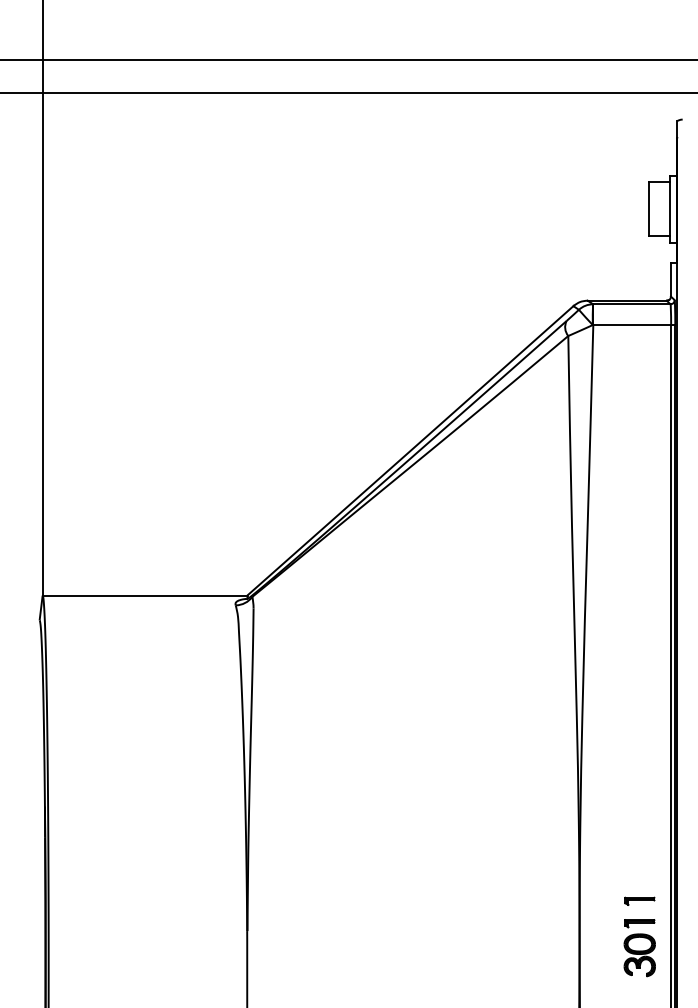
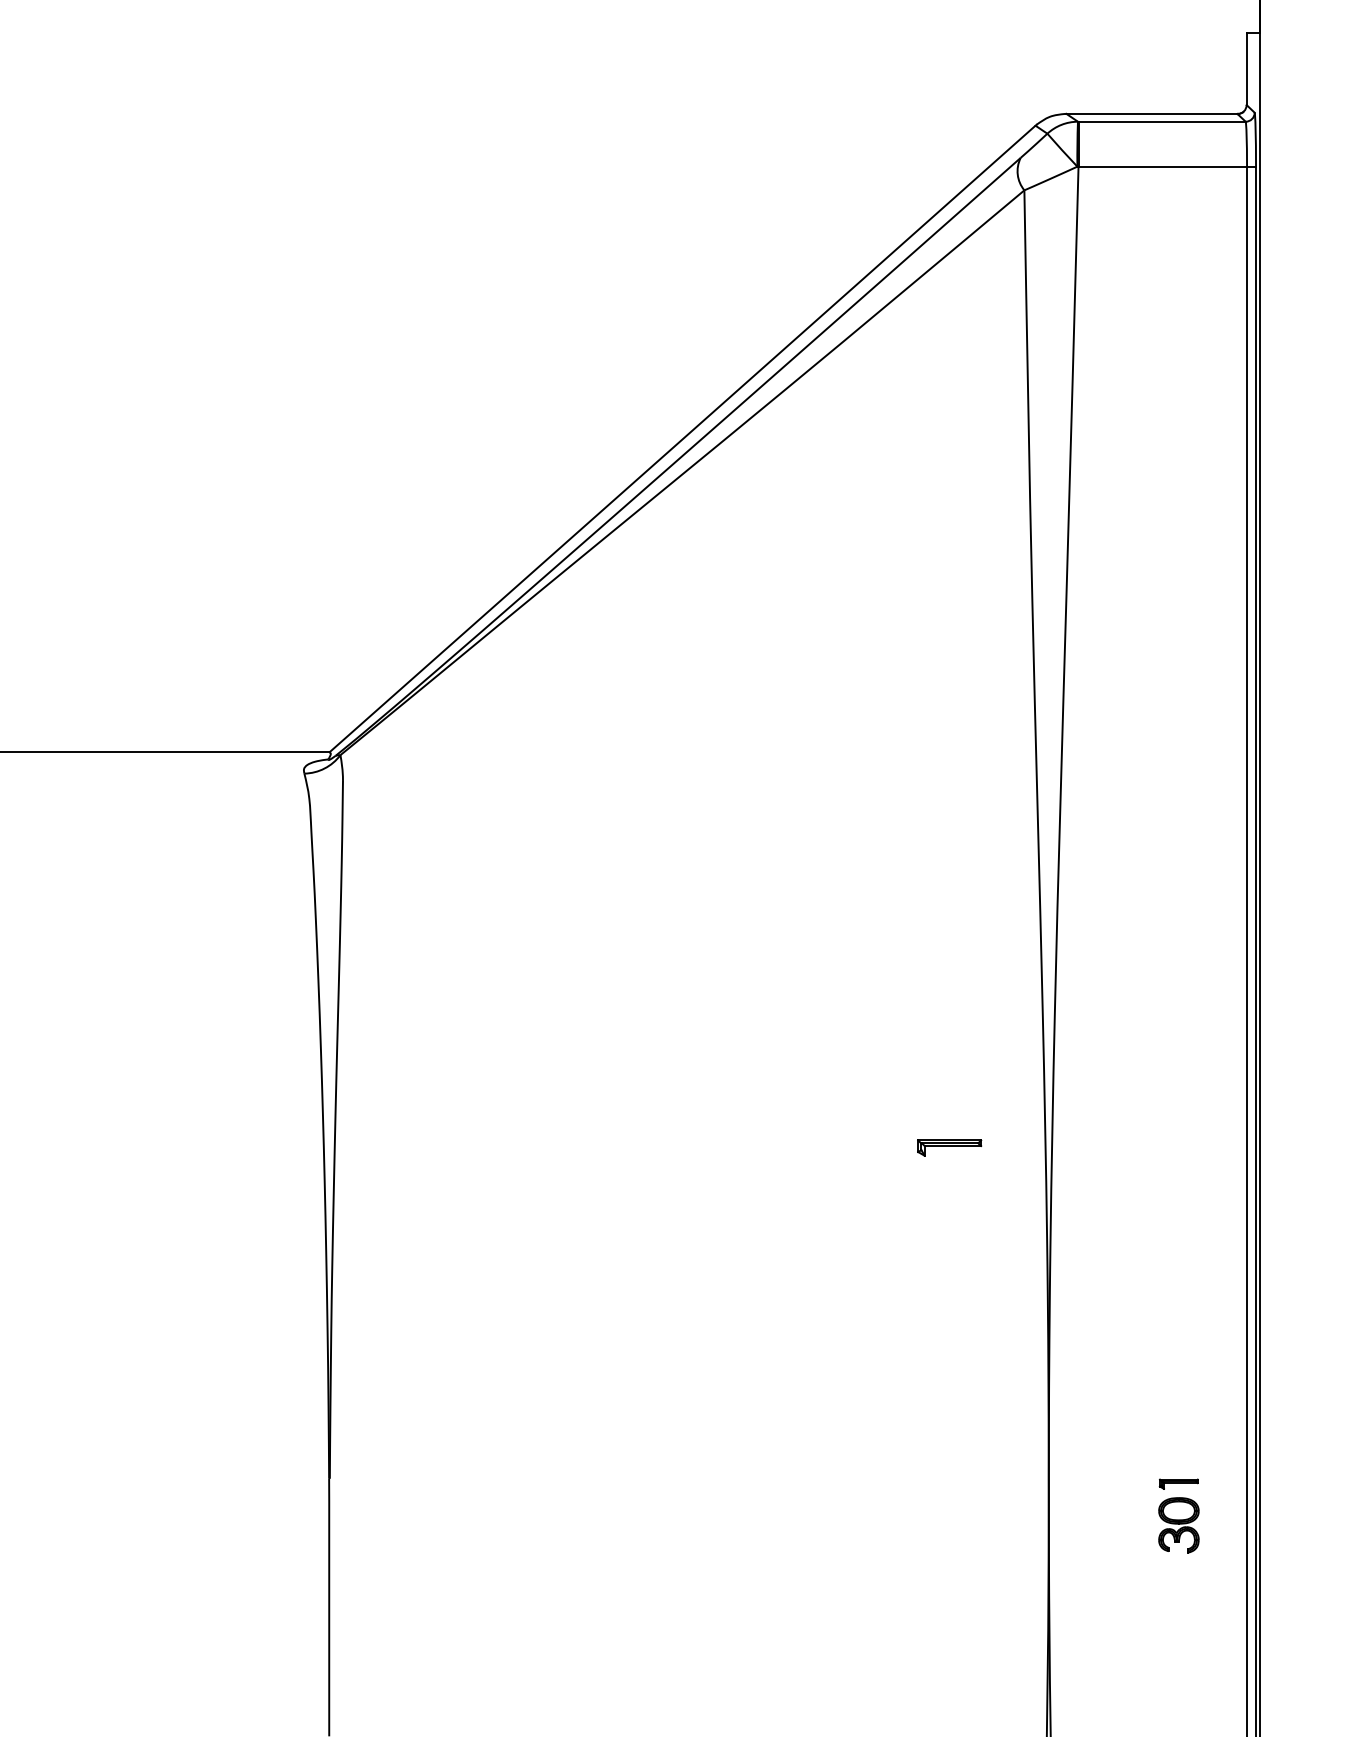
part: (639, 900) -> (949, 1146), moved
part: (639, 948) -> (1178, 1516), size x0.6

